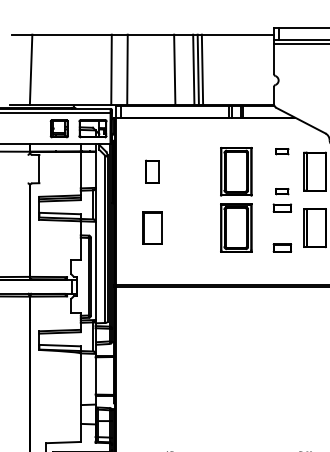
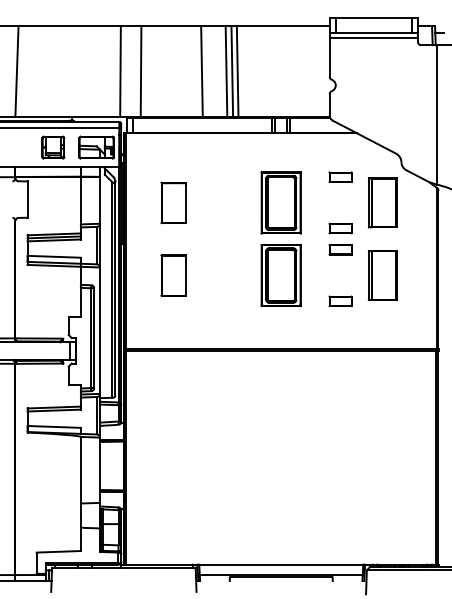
part: (282, 151) -> (340, 176), size x1.43
part: (152, 171) -> (173, 202), size x1.43
part: (282, 191) -> (340, 228), size x1.43

